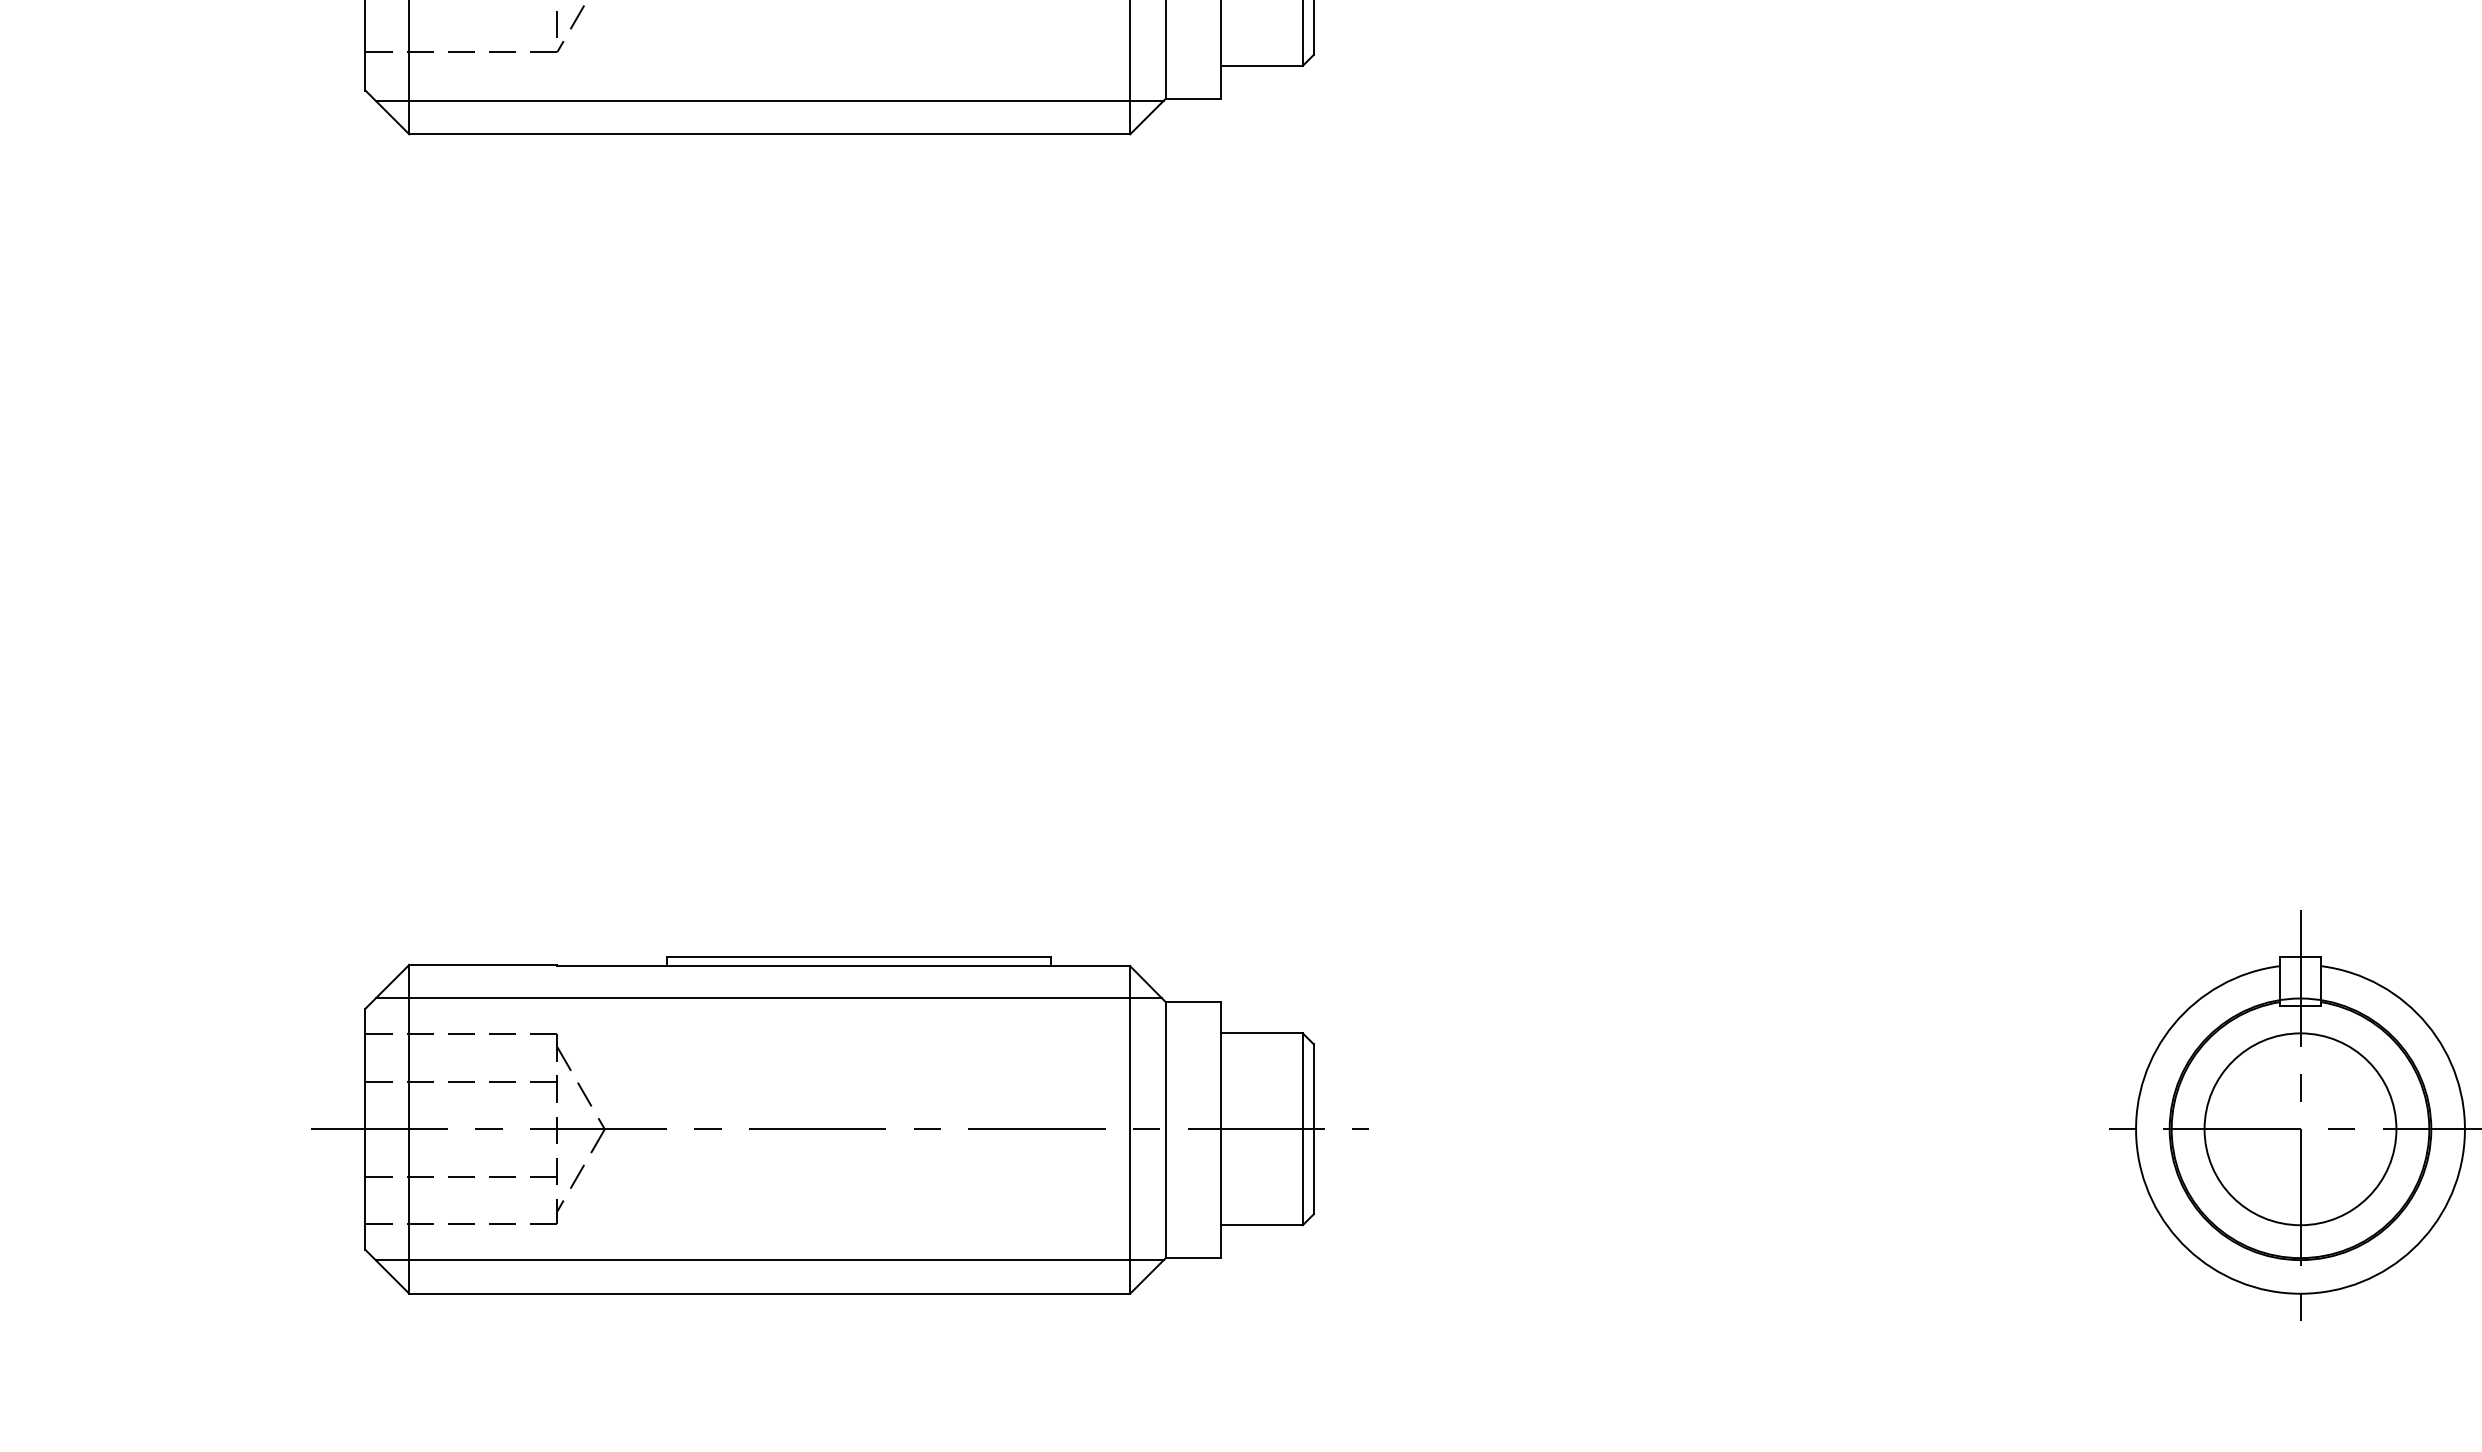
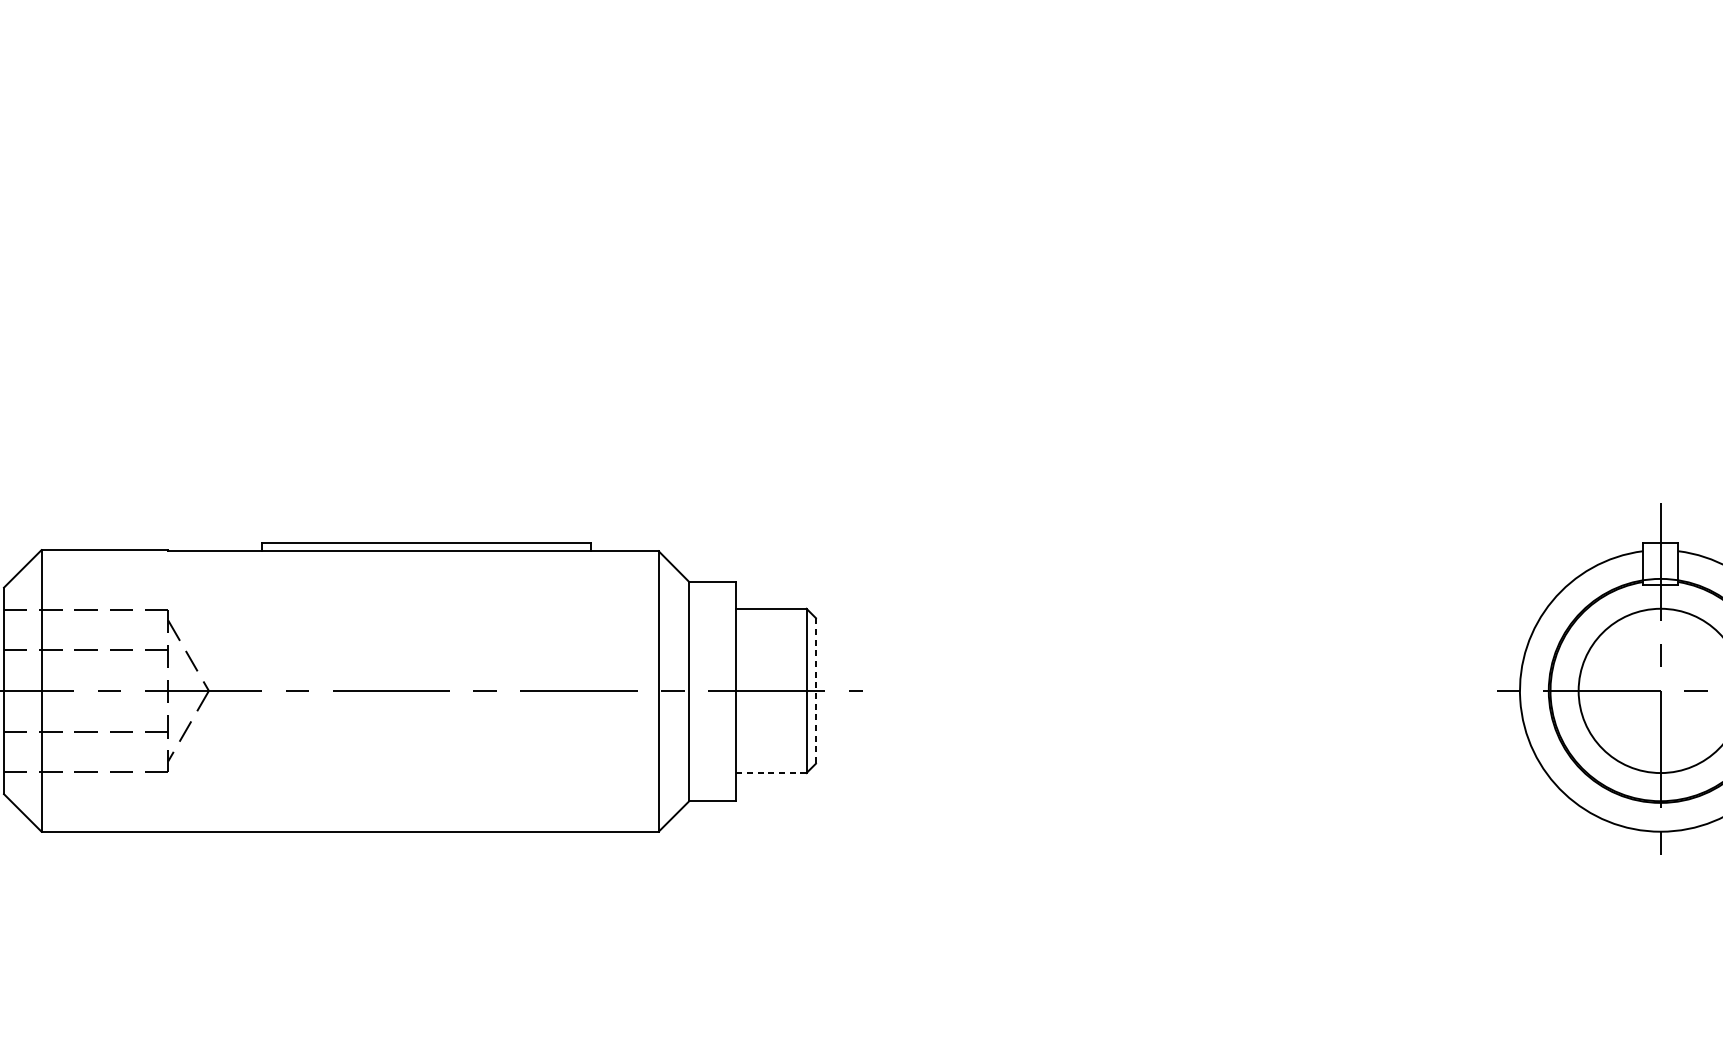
line: (768, 998) -> (349, 578), removed
line: (1313, 1129) -> (815, 691), solid -> dashed
line: (1262, 1225) -> (772, 773), solid -> dashed
line: (769, 1260) -> (349, 803), removed

